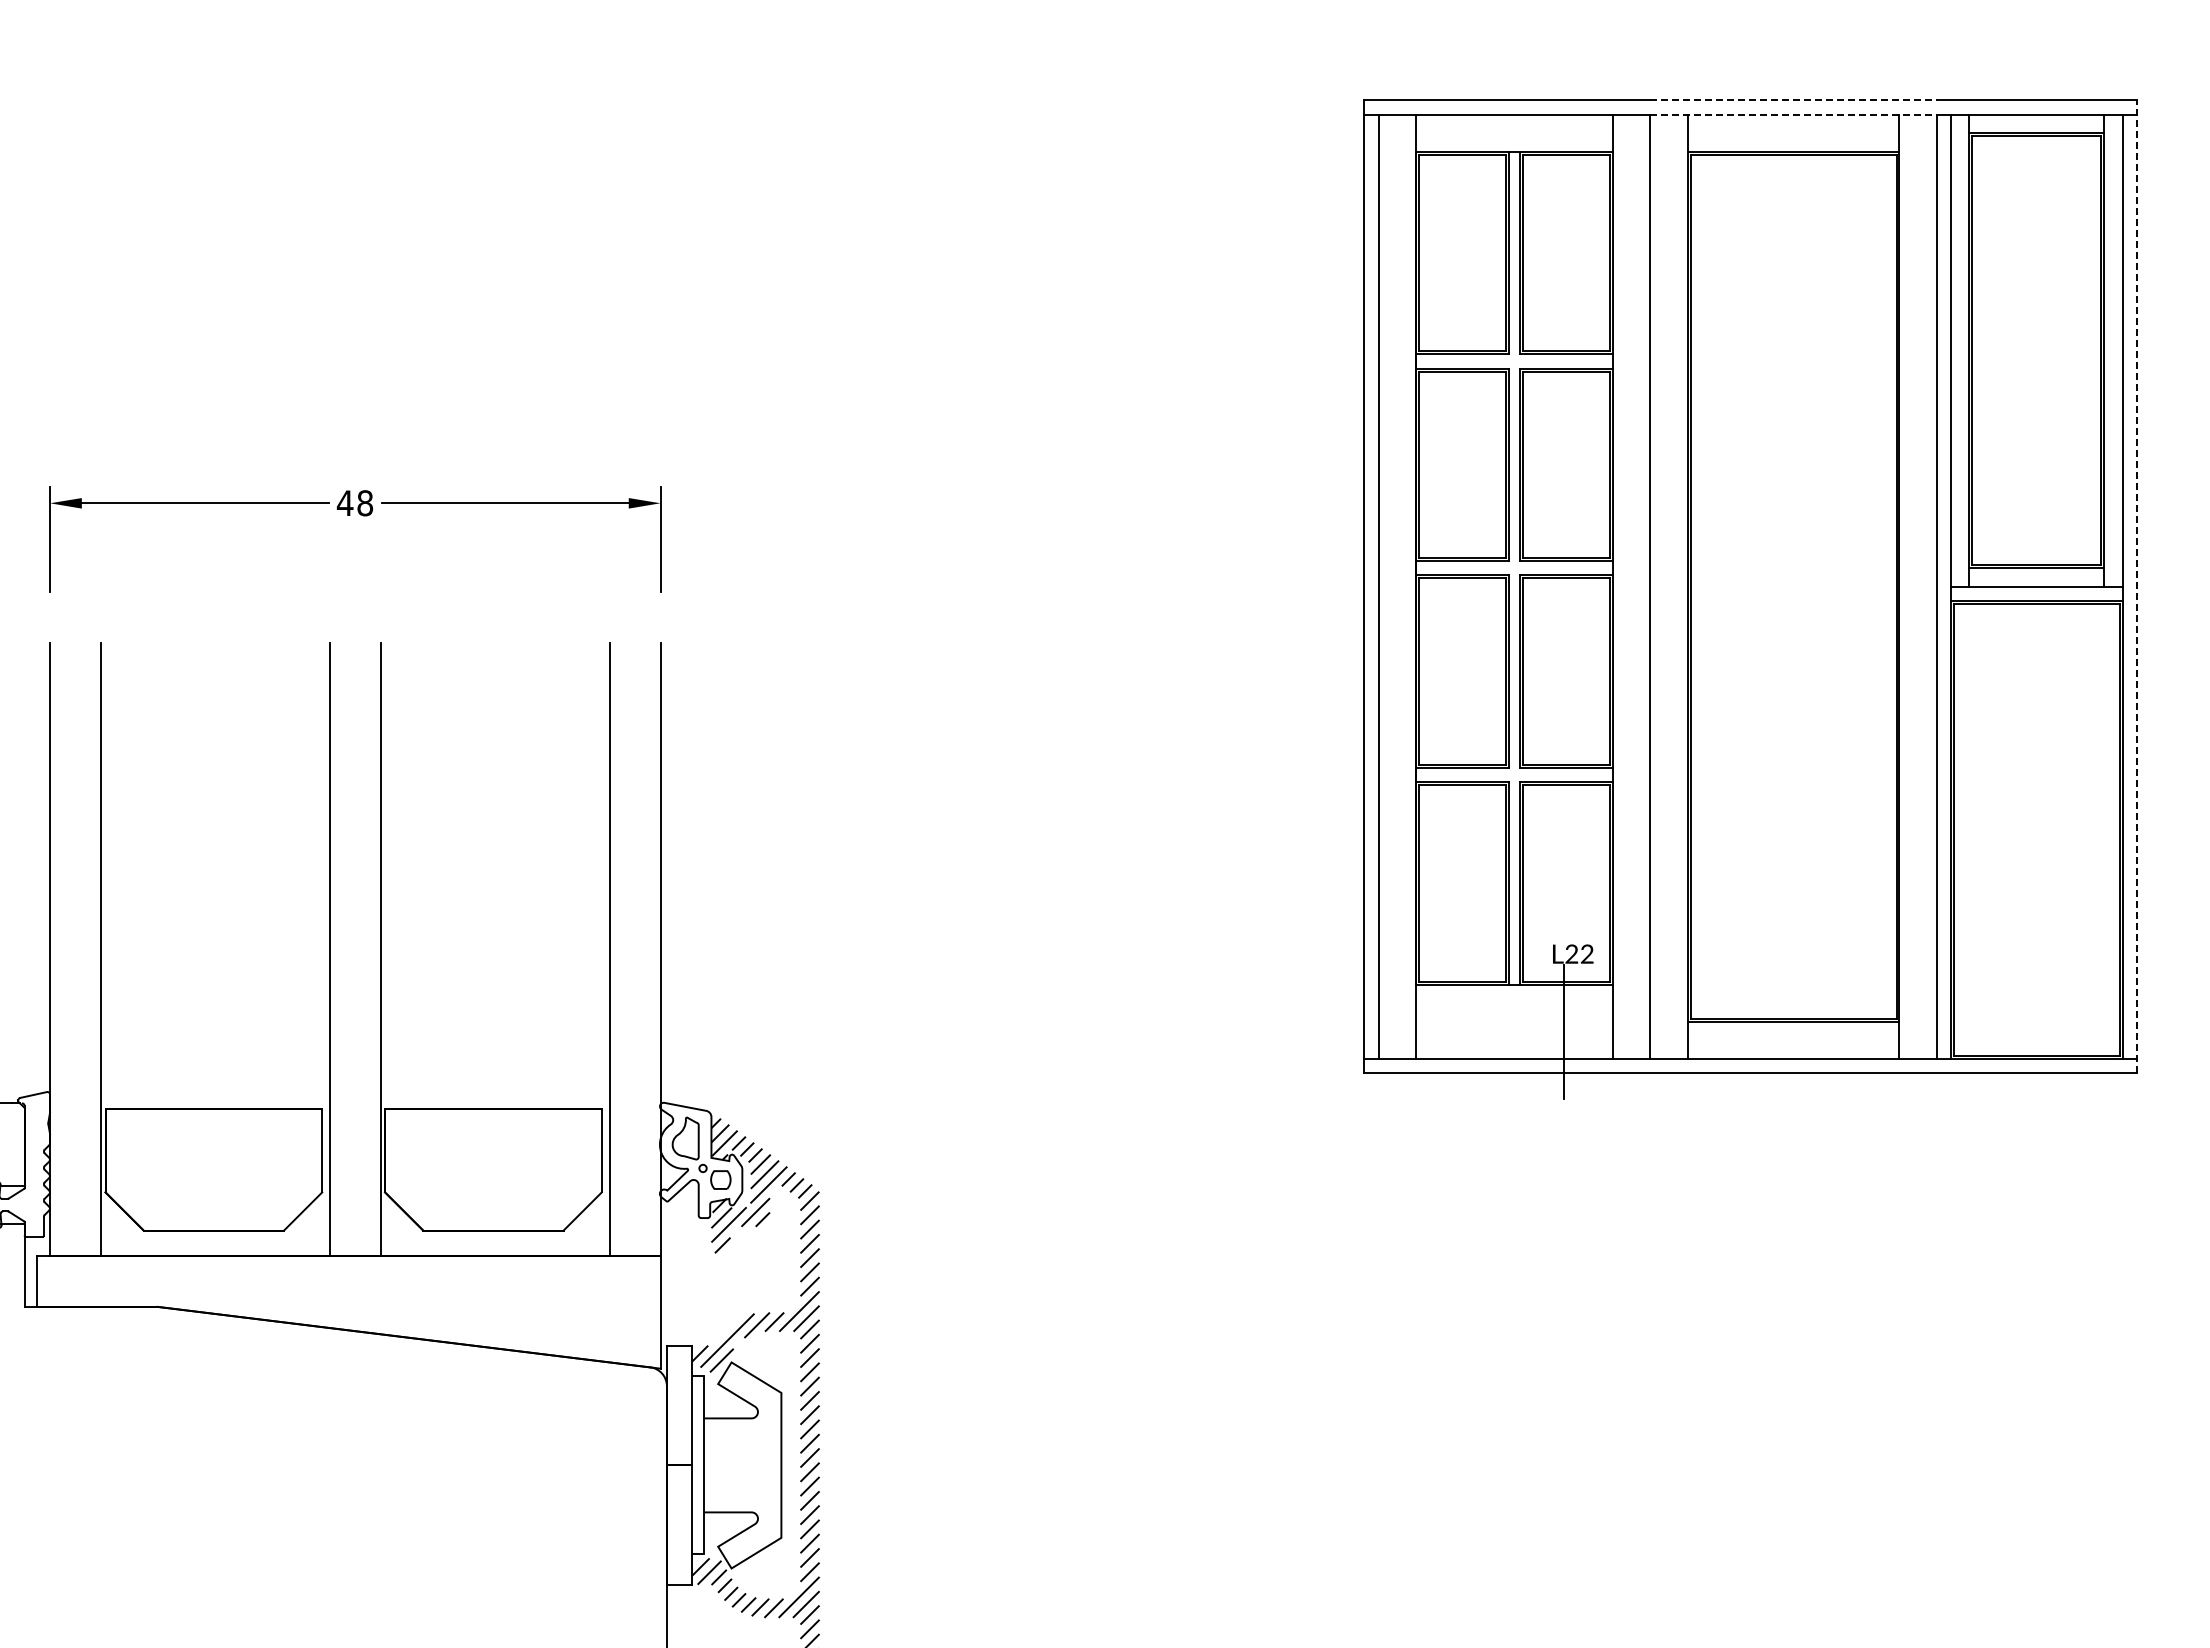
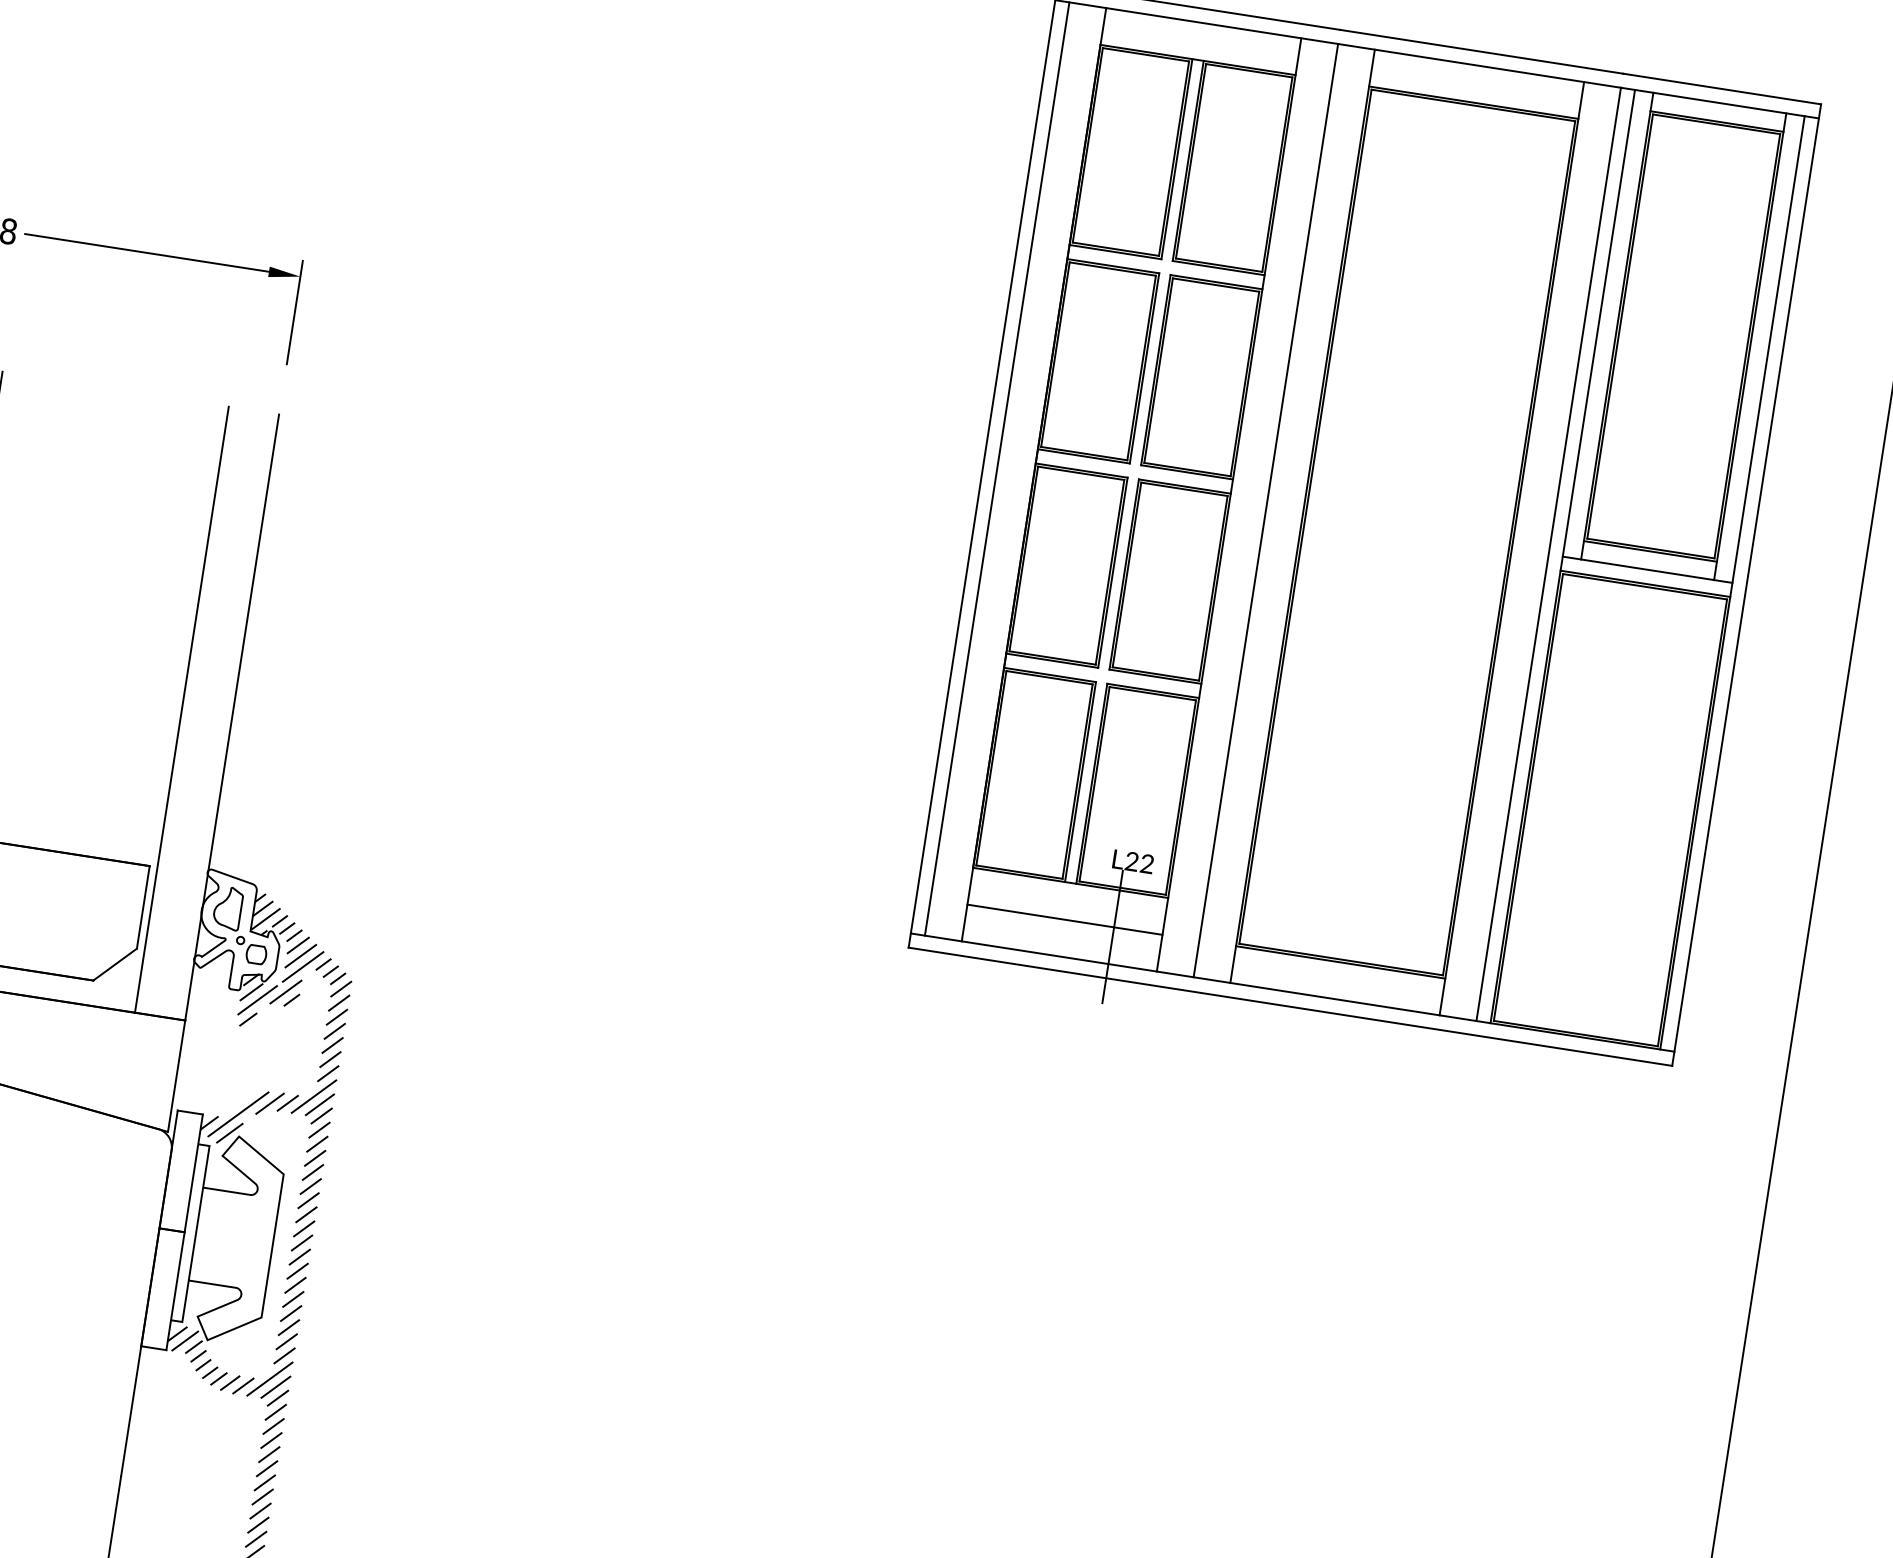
line: (1794, 100) -> (1482, 52), dashed -> solid
line: (1794, 114) -> (1480, 65), dashed -> solid
line: (2136, 586) -> (1746, 584), dashed -> solid
line: (1514, 1021) -> (1065, 919), added

